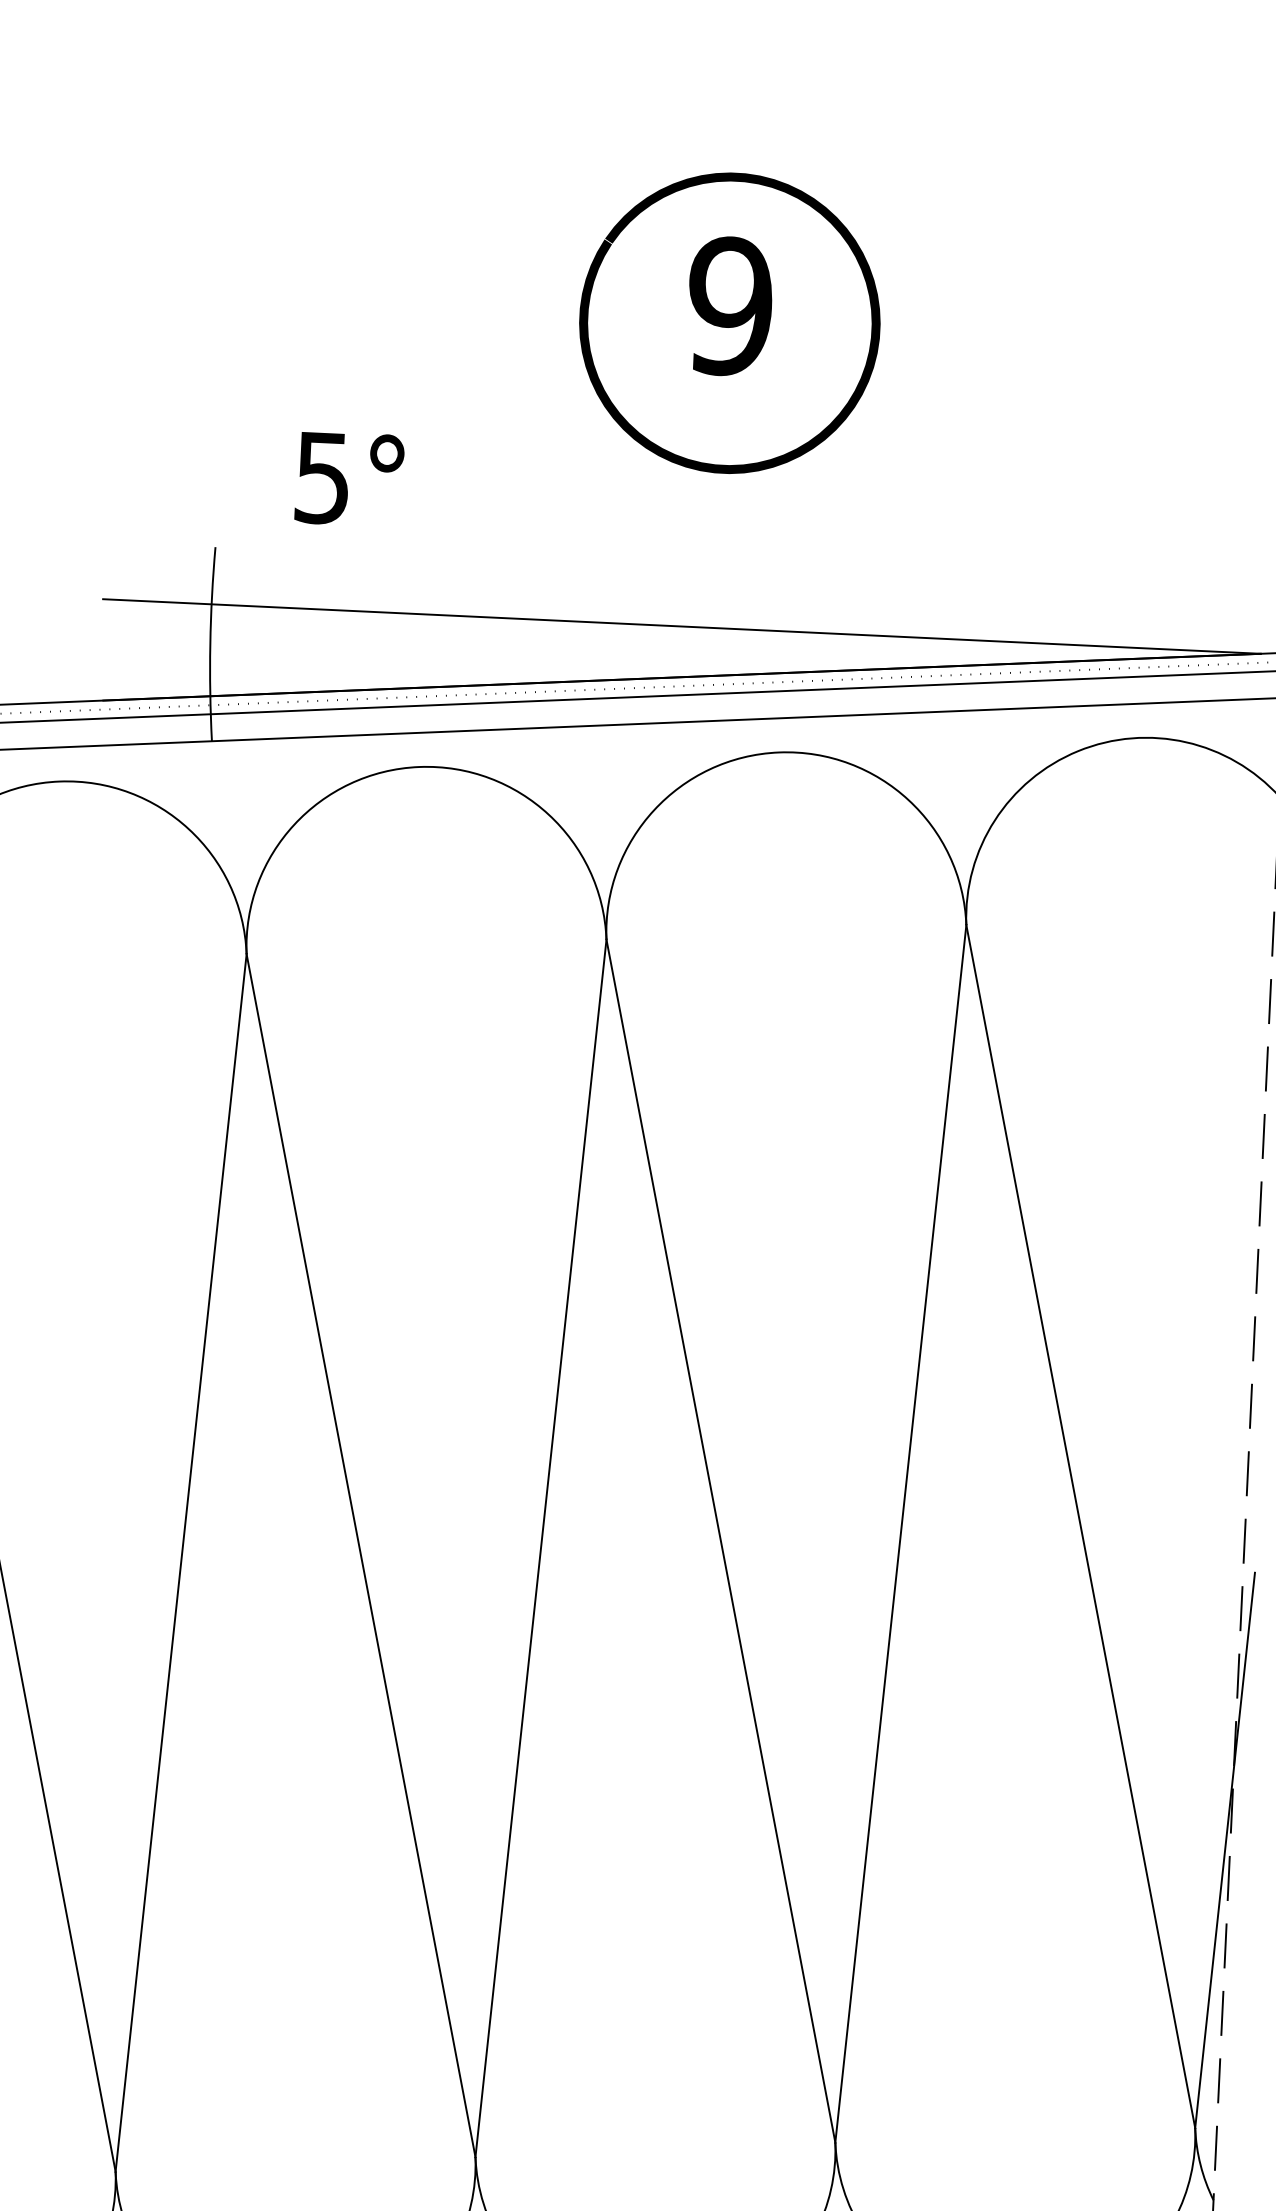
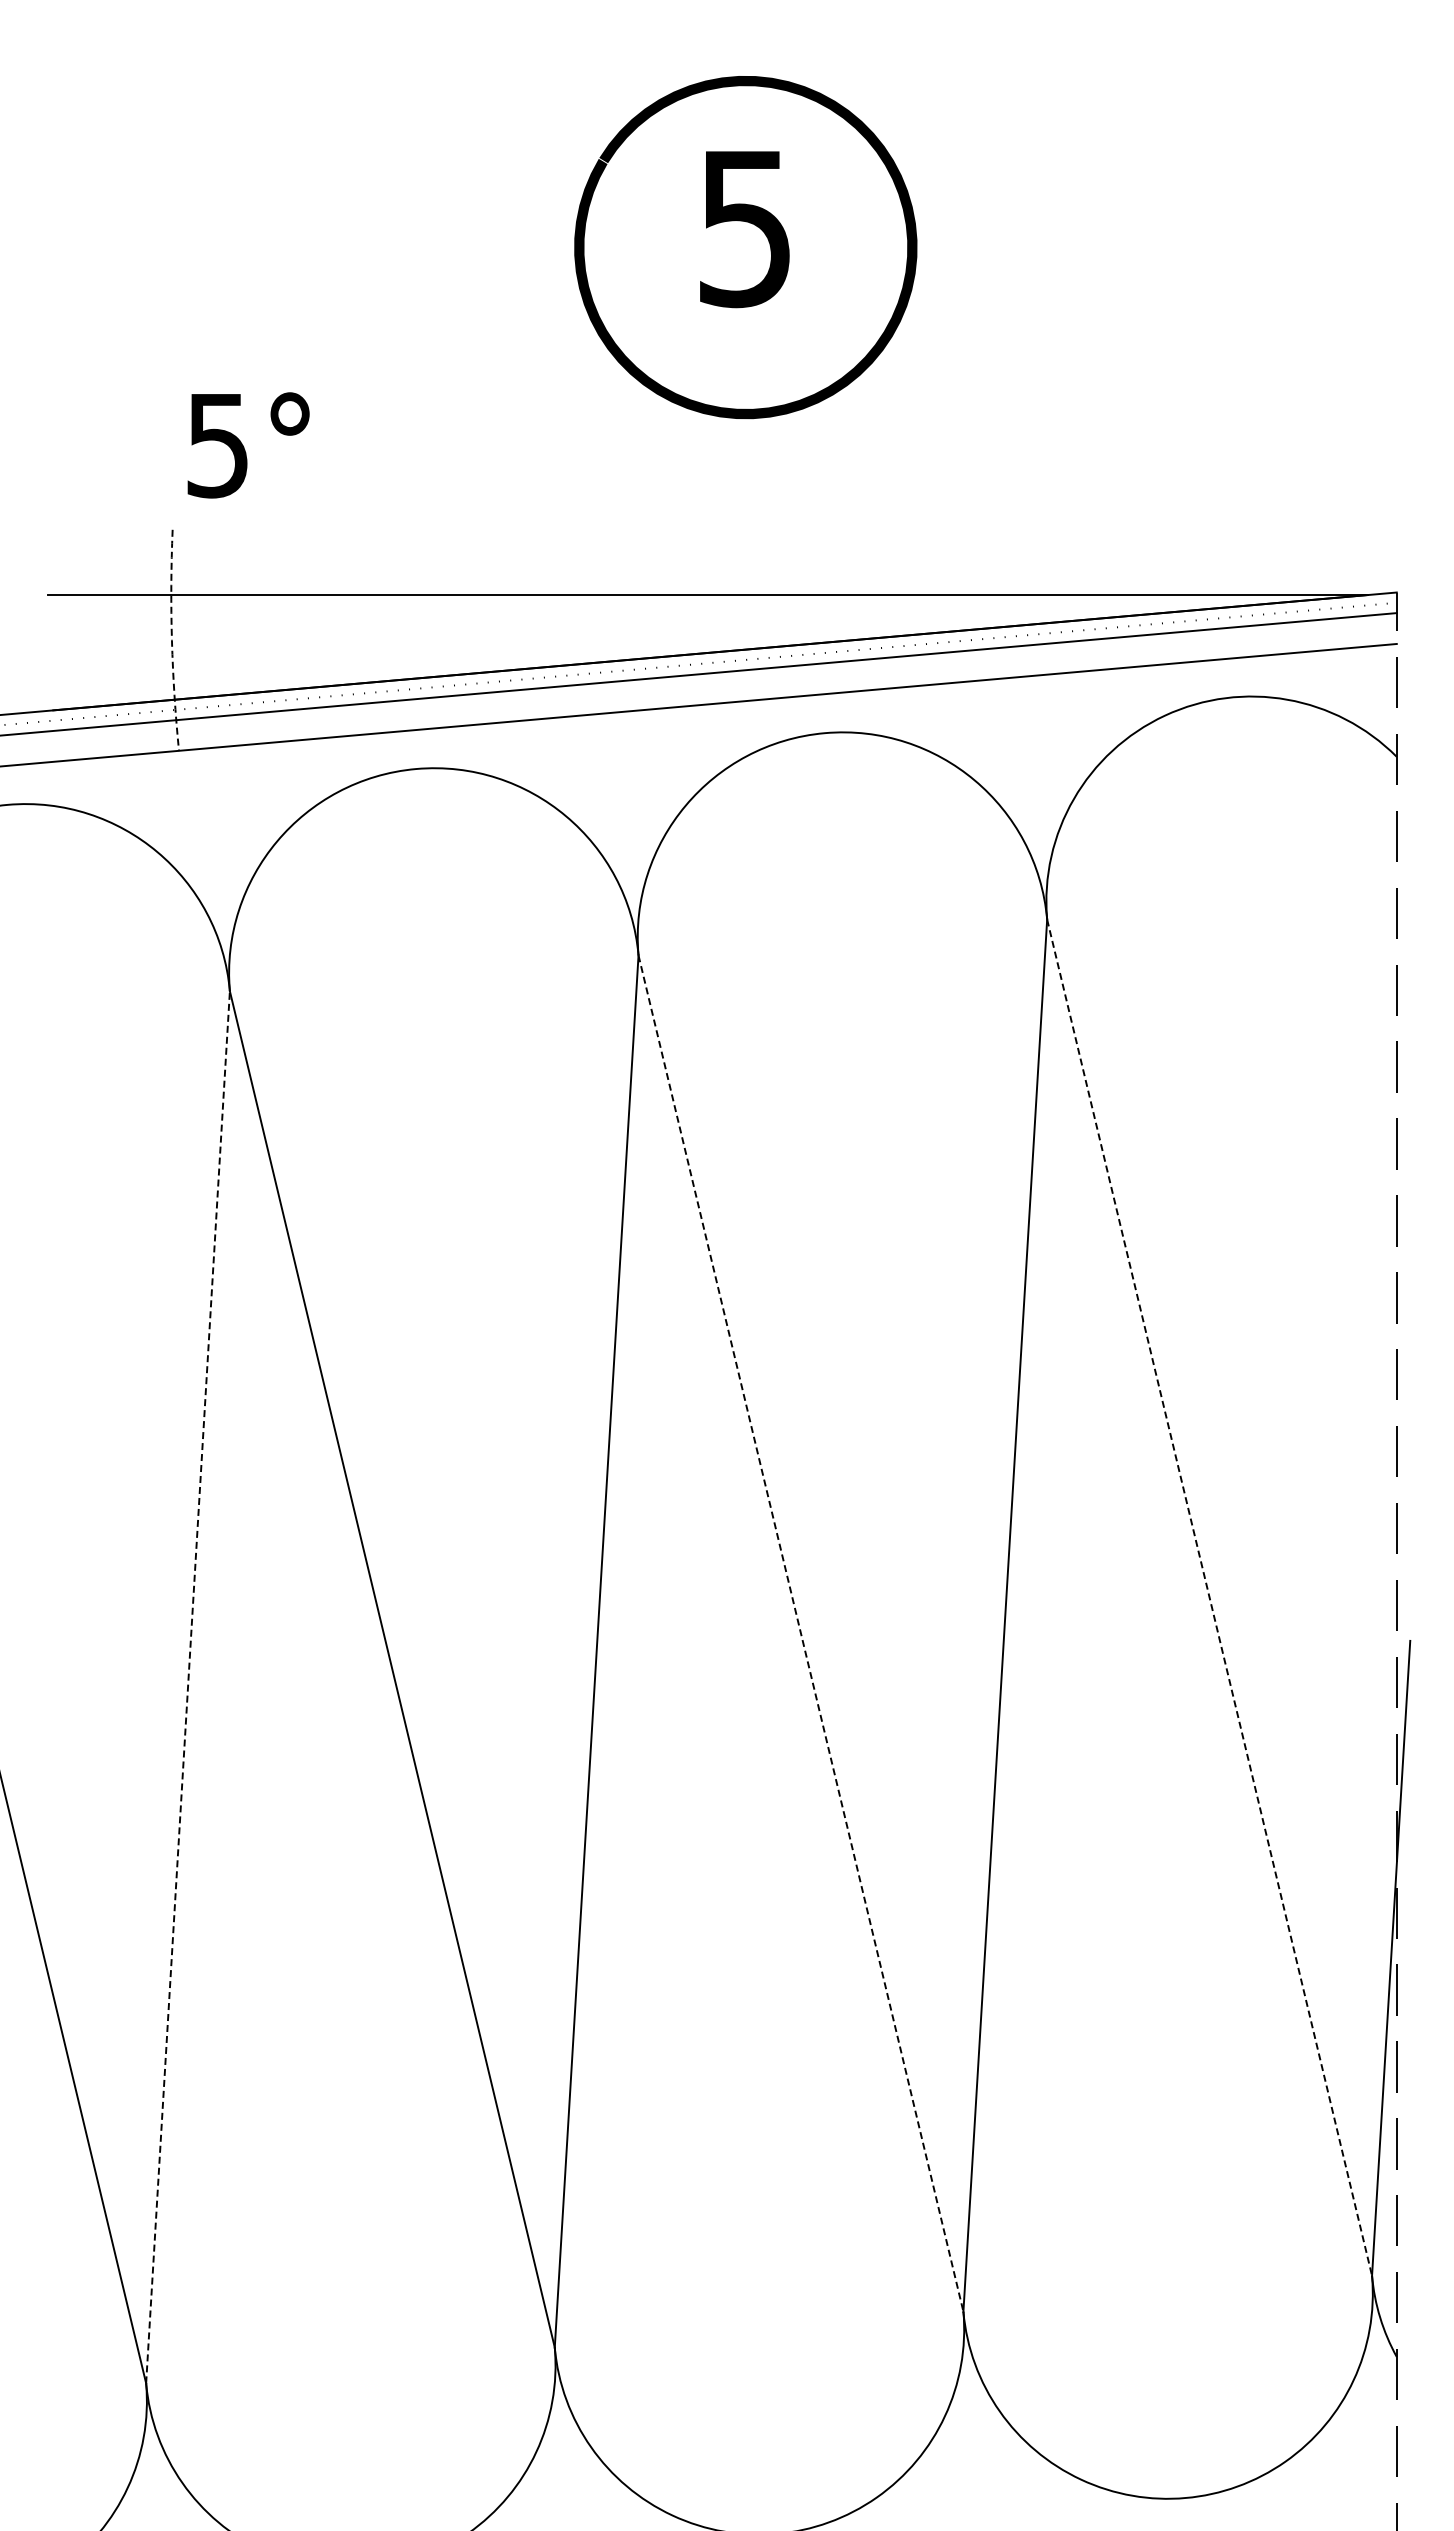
text: (729, 306) -> (744, 228), 9 -> 5
text: (349, 479) -> (248, 445), moved
arc: (209, 644) -> (171, 640), solid -> dashed
line: (1080, 1527) -> (1209, 1598), solid -> dashed
line: (721, 1541) -> (801, 1634), solid -> dashed
line: (181, 1562) -> (188, 1686), solid -> dashed

